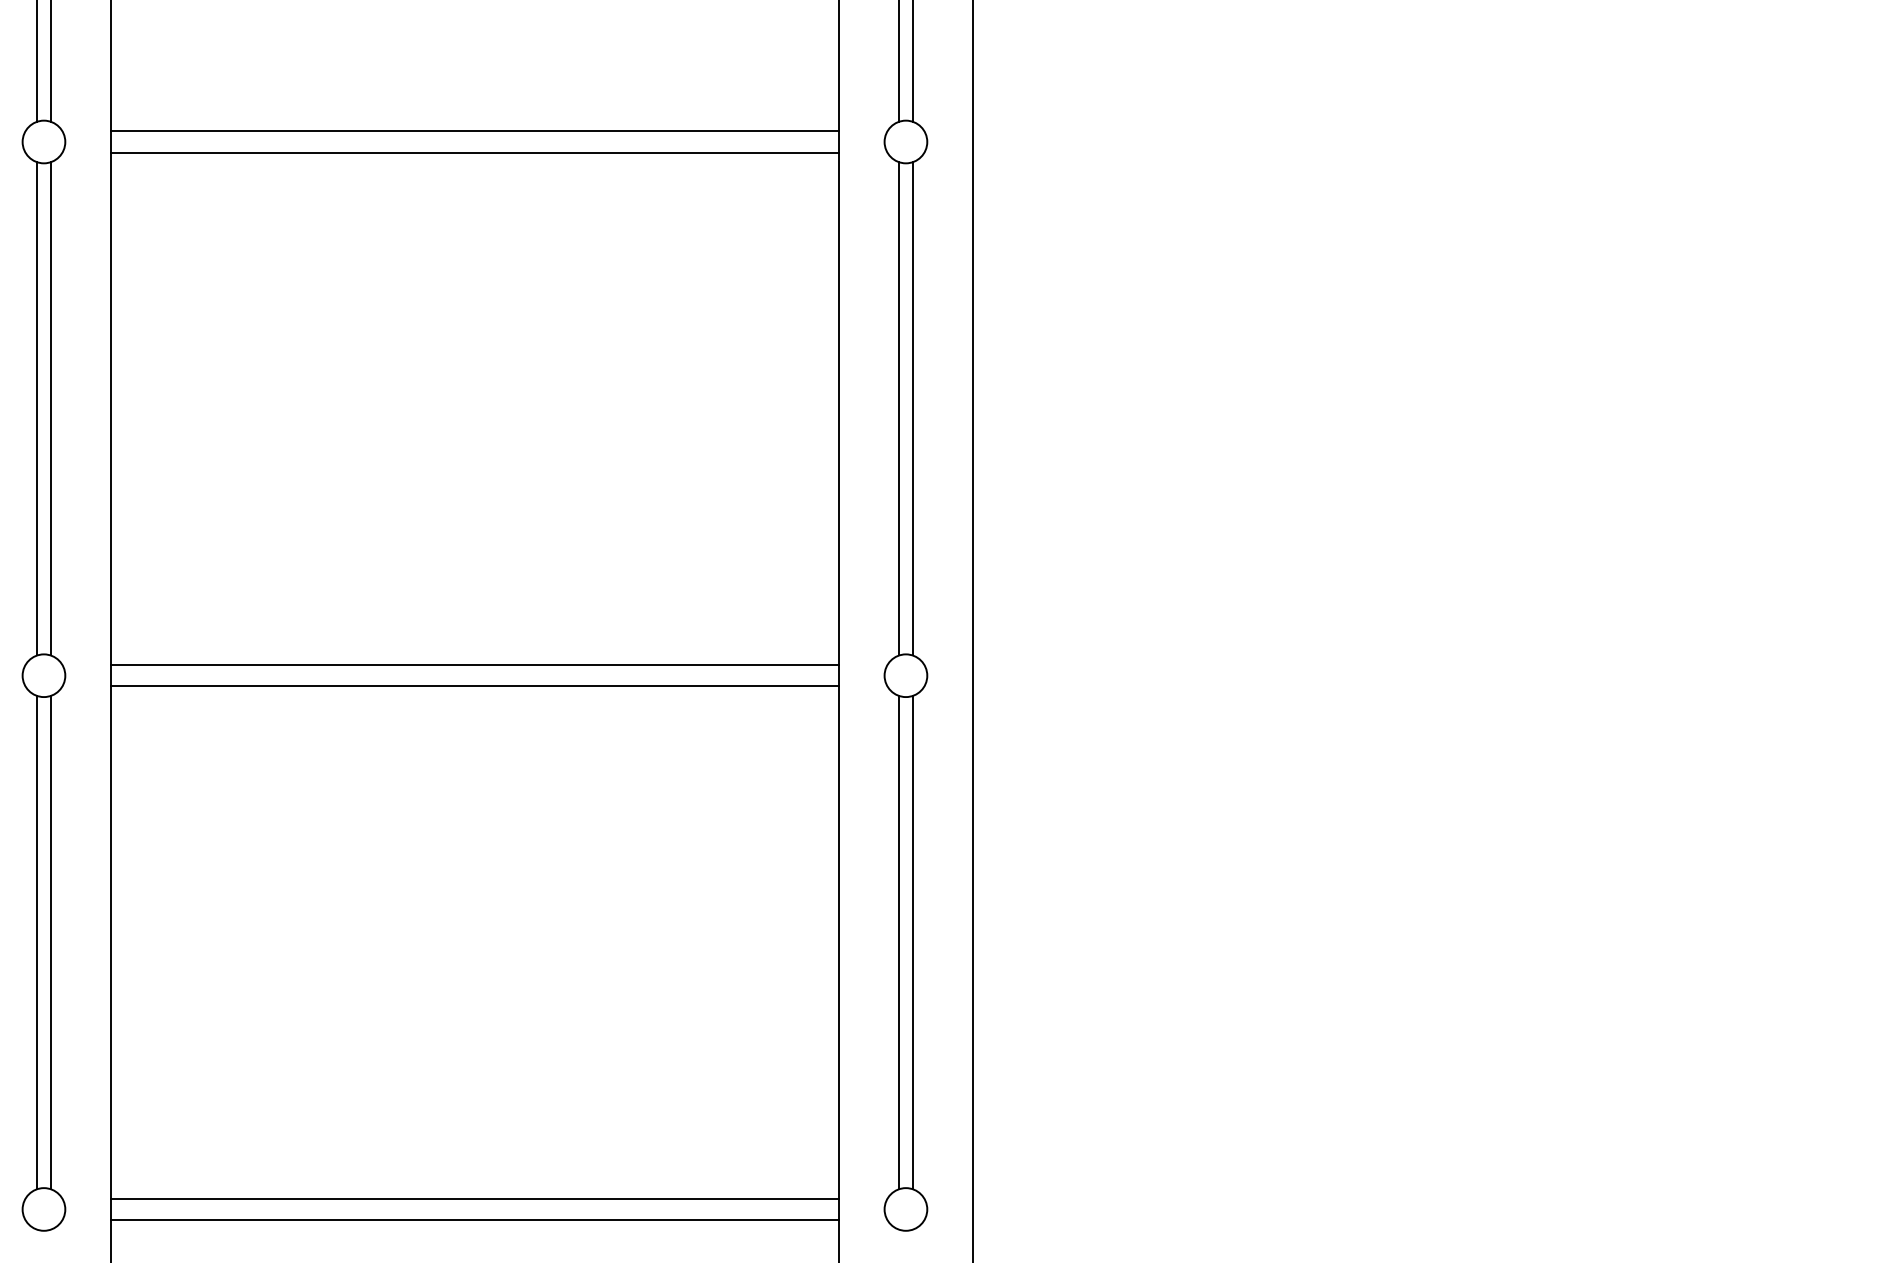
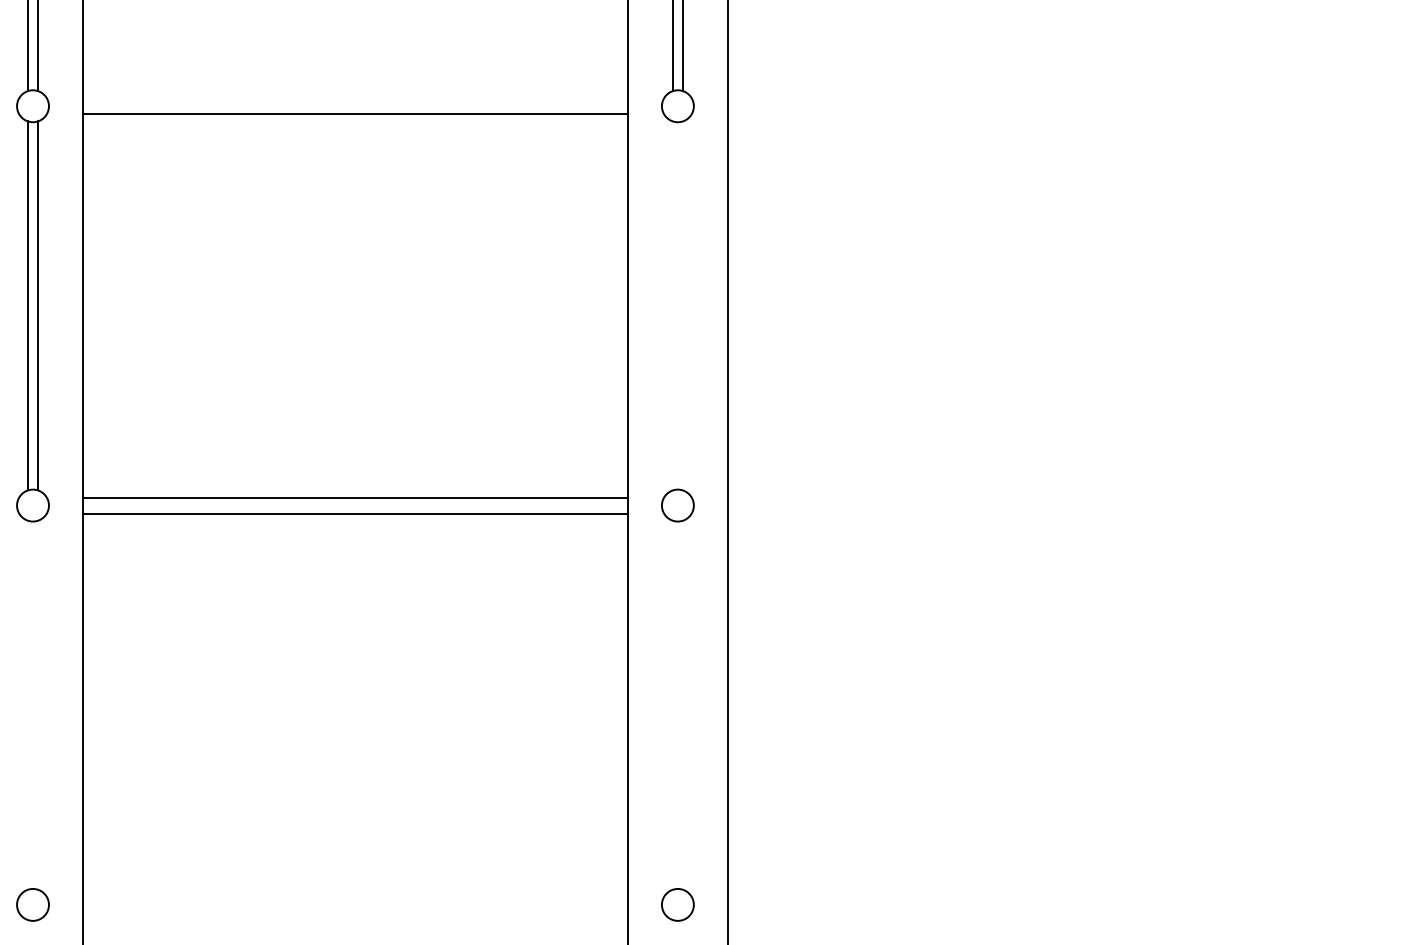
line: (473, 131) -> (354, 98), removed
line: (898, 408) -> (672, 305), removed
line: (912, 408) -> (682, 305), removed
line: (37, 941) -> (28, 704), removed
line: (51, 941) -> (38, 704), removed
line: (898, 941) -> (672, 704), removed
line: (912, 941) -> (682, 704), removed
line: (473, 1198) -> (354, 896), removed
line: (473, 1219) -> (354, 912), removed

